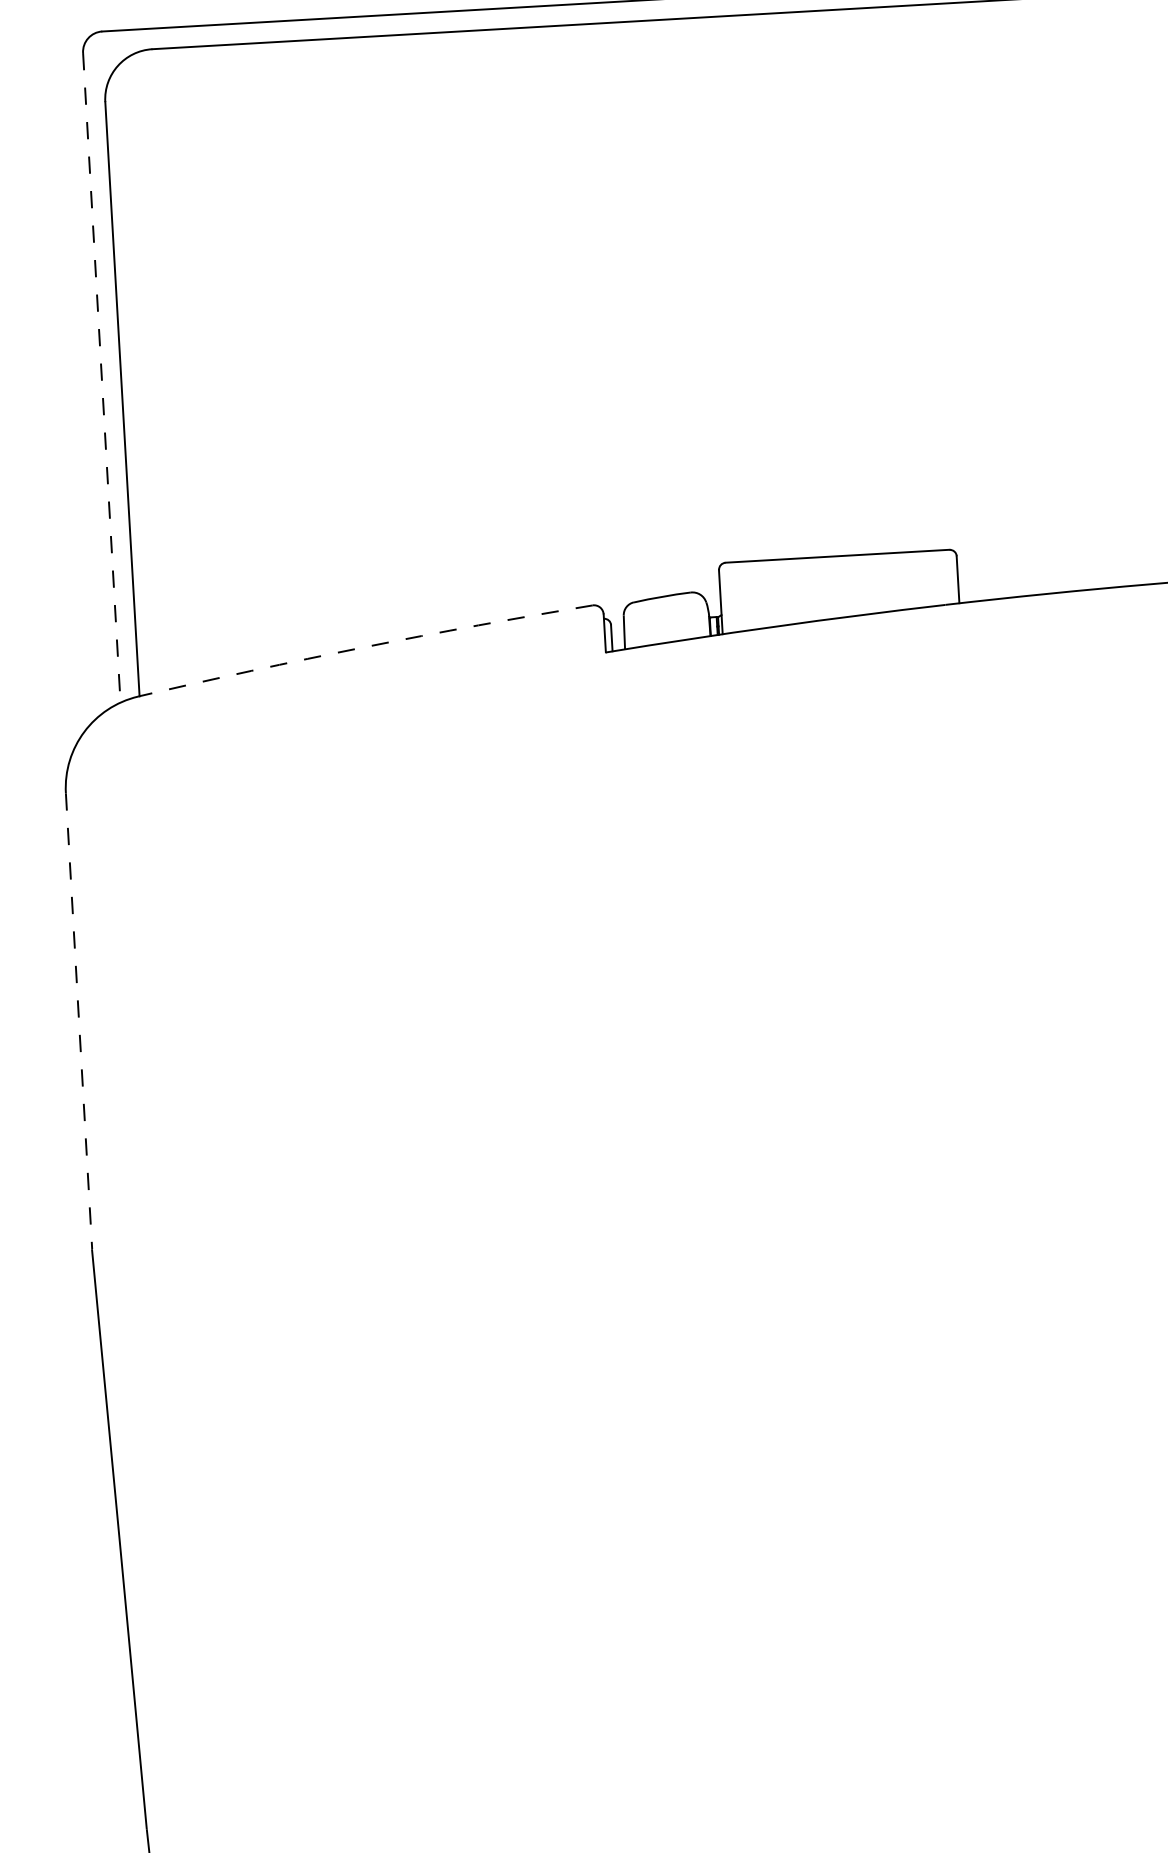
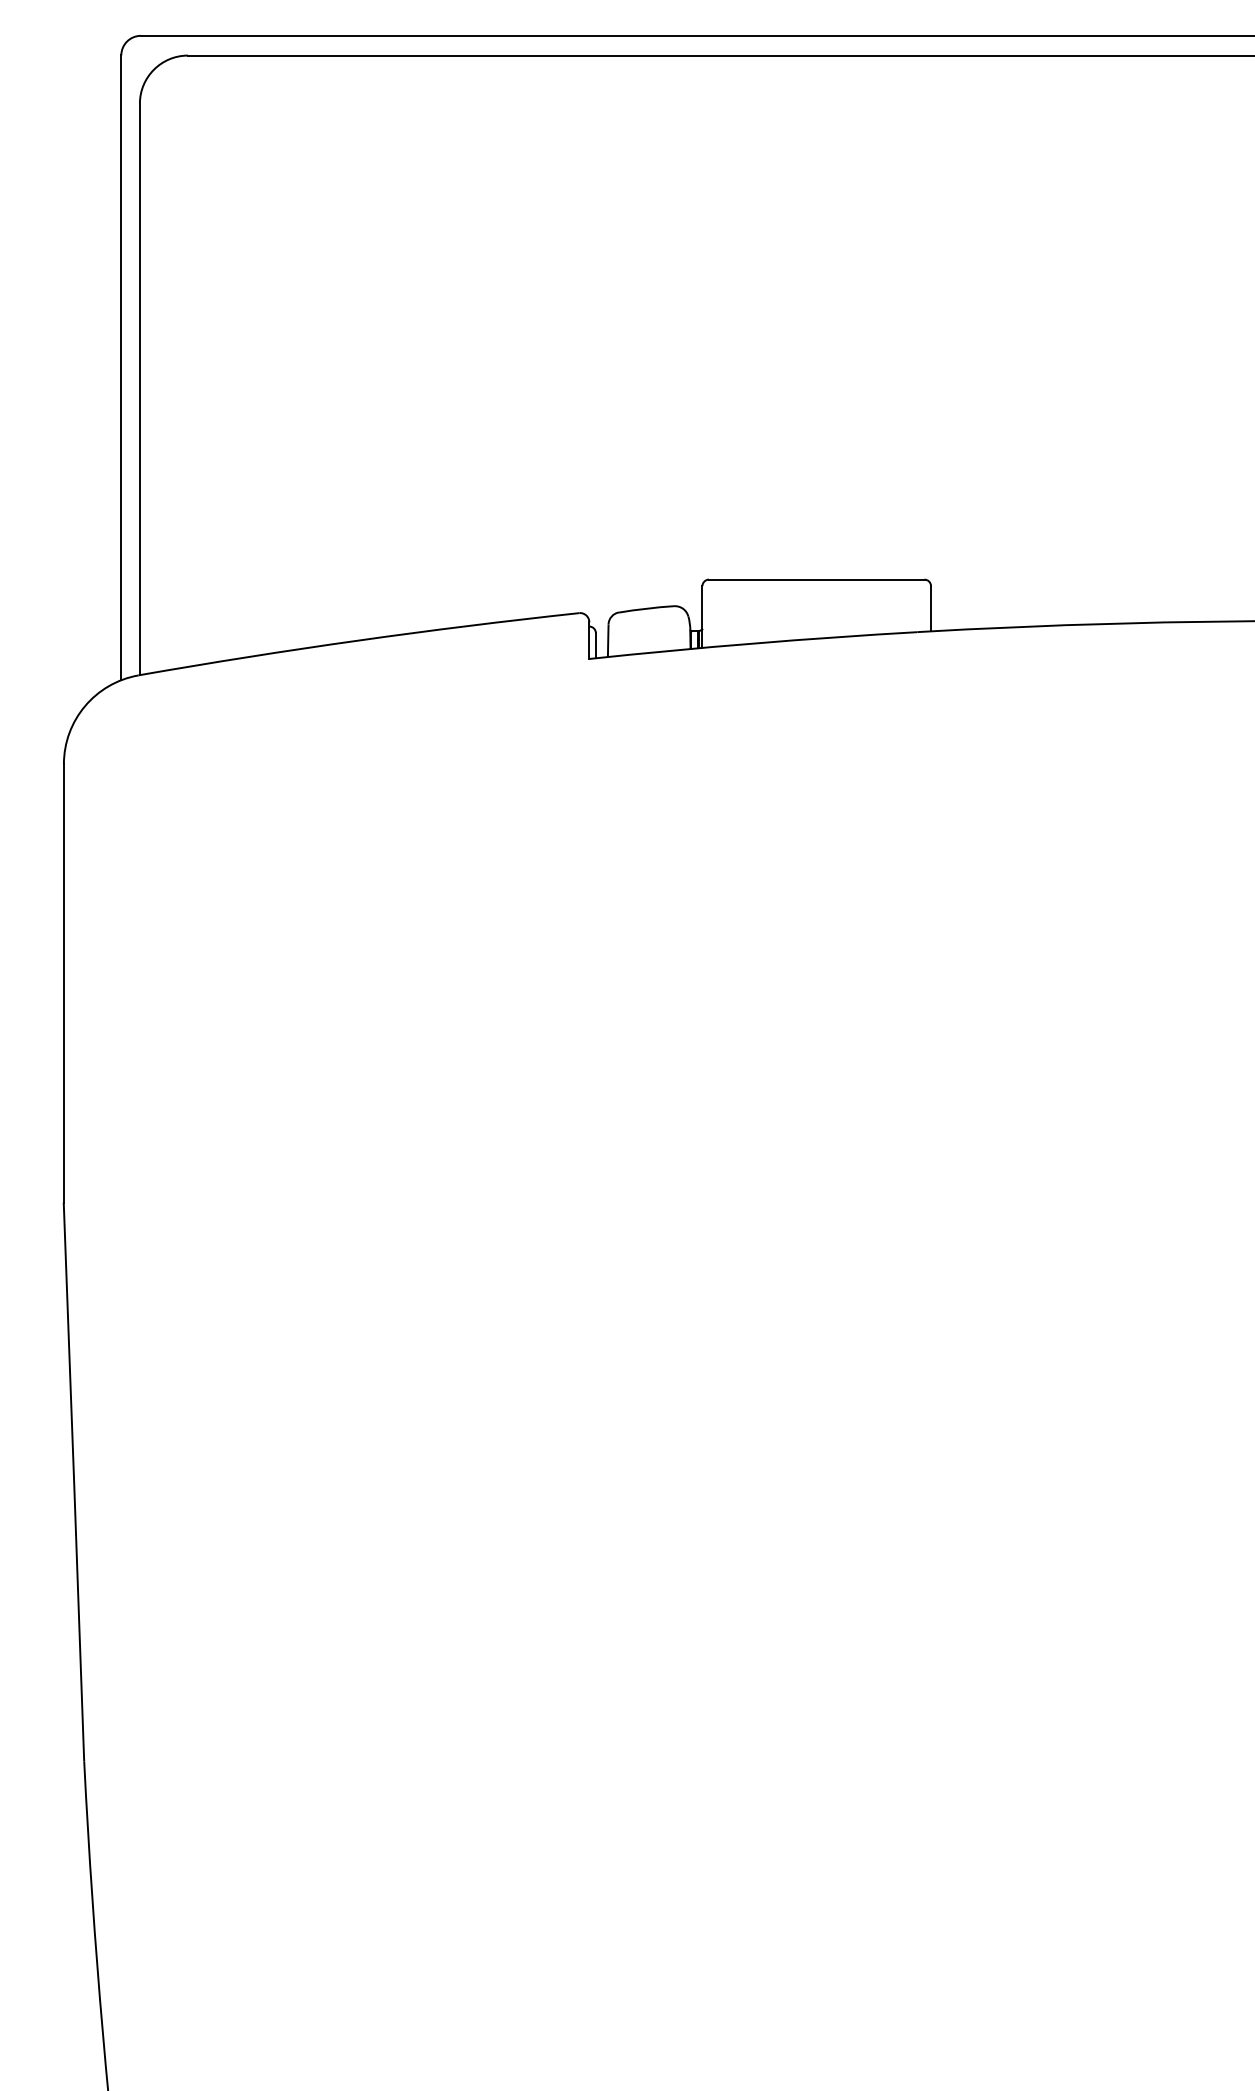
line: (102, 378) -> (121, 368), dashed -> solid
arc: (364, 647) -> (358, 640), dashed -> solid
line: (78, 1021) -> (63, 983), dashed -> solid

